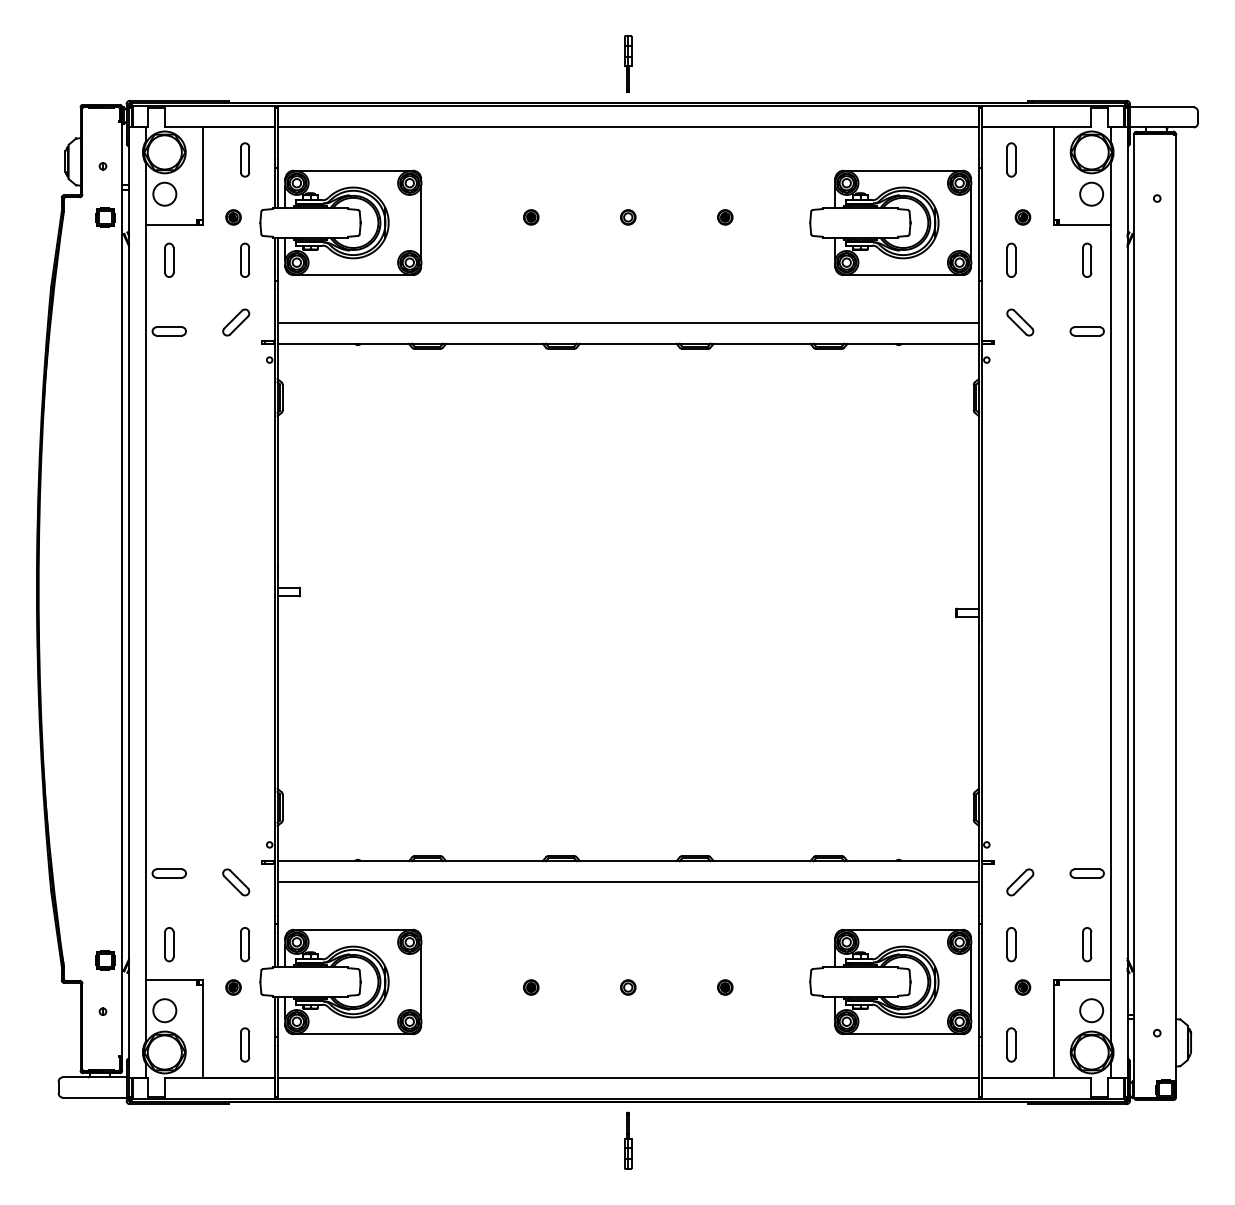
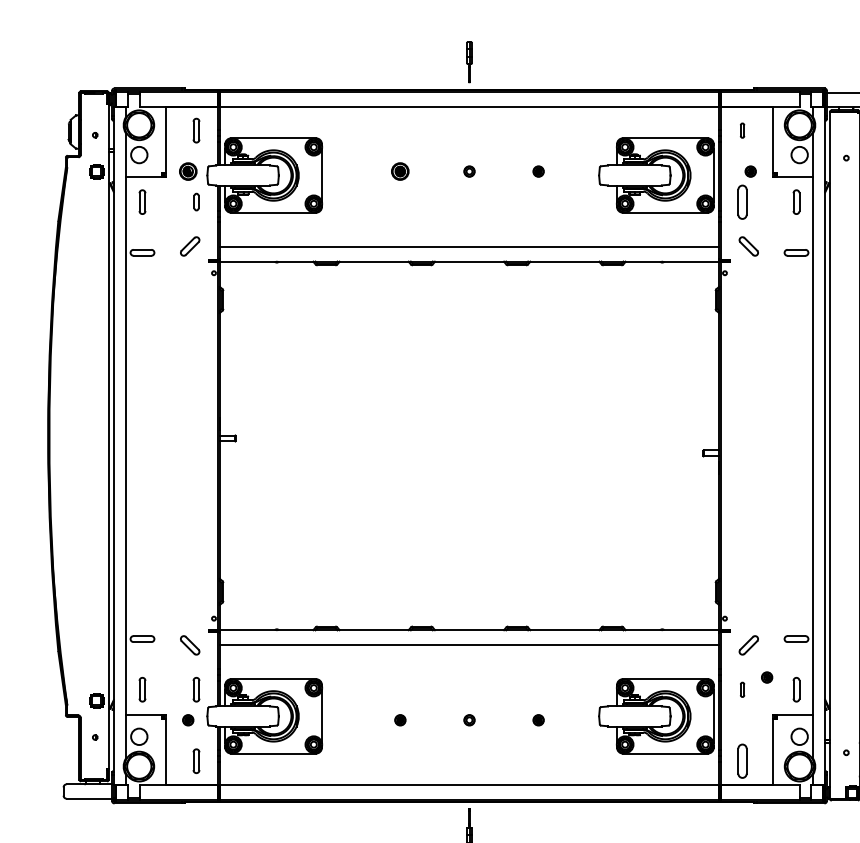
part: (1011, 159) -> (742, 130), size x0.6
part: (233, 217) -> (188, 171), size x1.6
part: (531, 217) -> (400, 171), size x1.6
part: (245, 259) -> (196, 201), size x0.7
part: (1011, 259) -> (742, 201), size x1.4
part: (1011, 944) -> (742, 689), size x0.6
part: (1022, 987) -> (766, 677), moved
part: (1011, 1044) -> (742, 760), size x1.4

